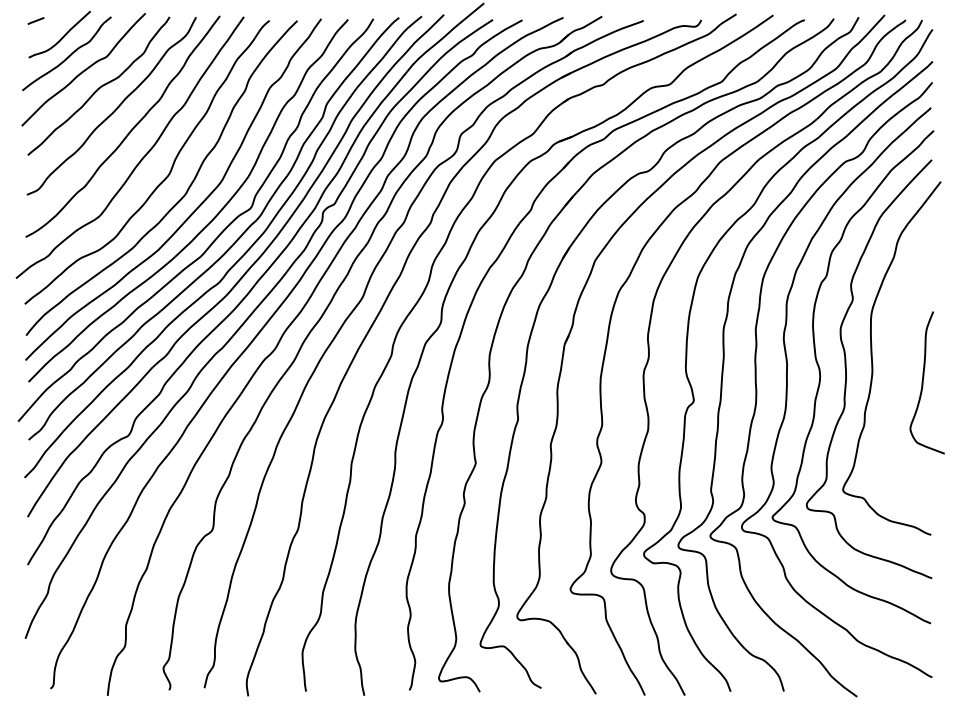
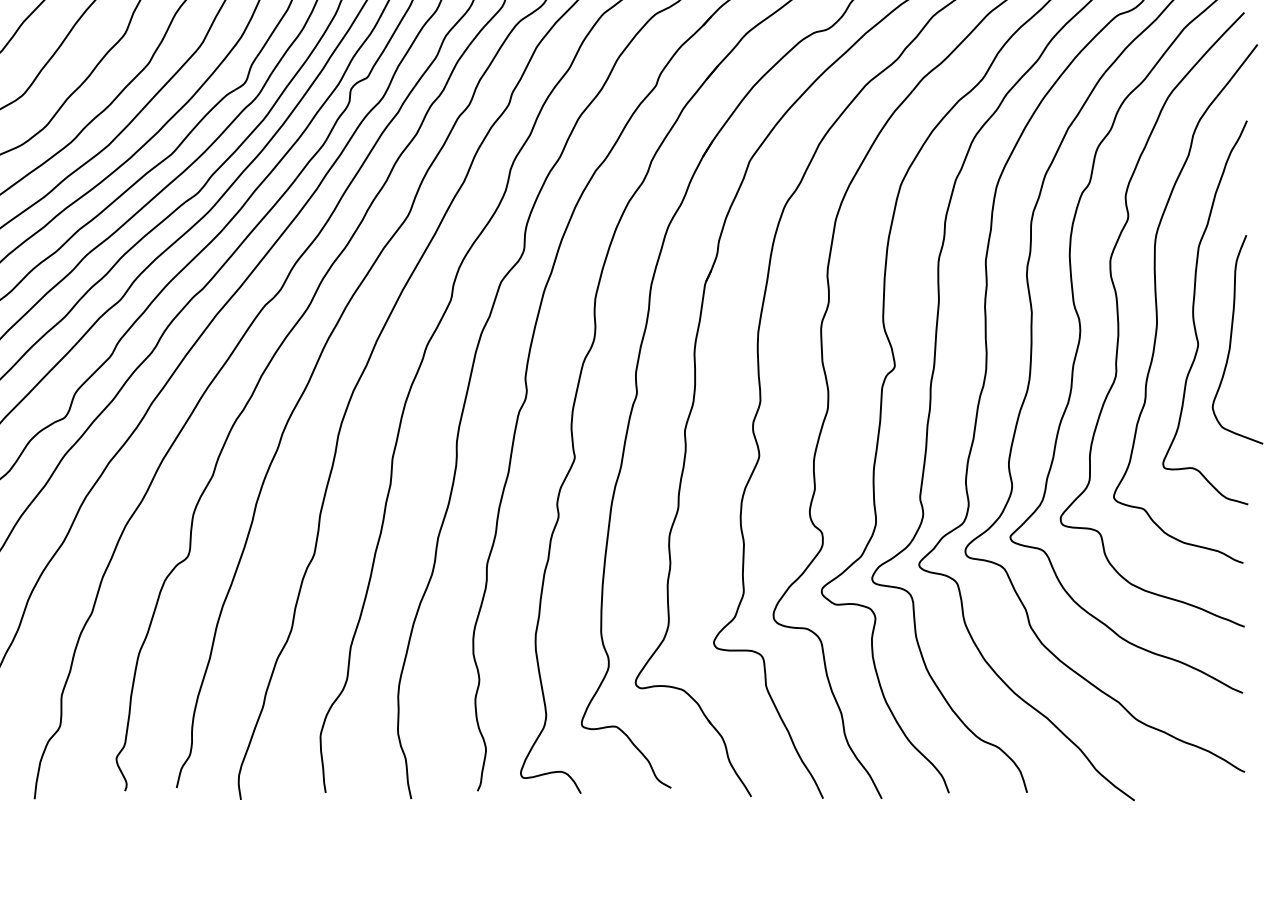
curve: (898, 367) -> (1195, 317), added

